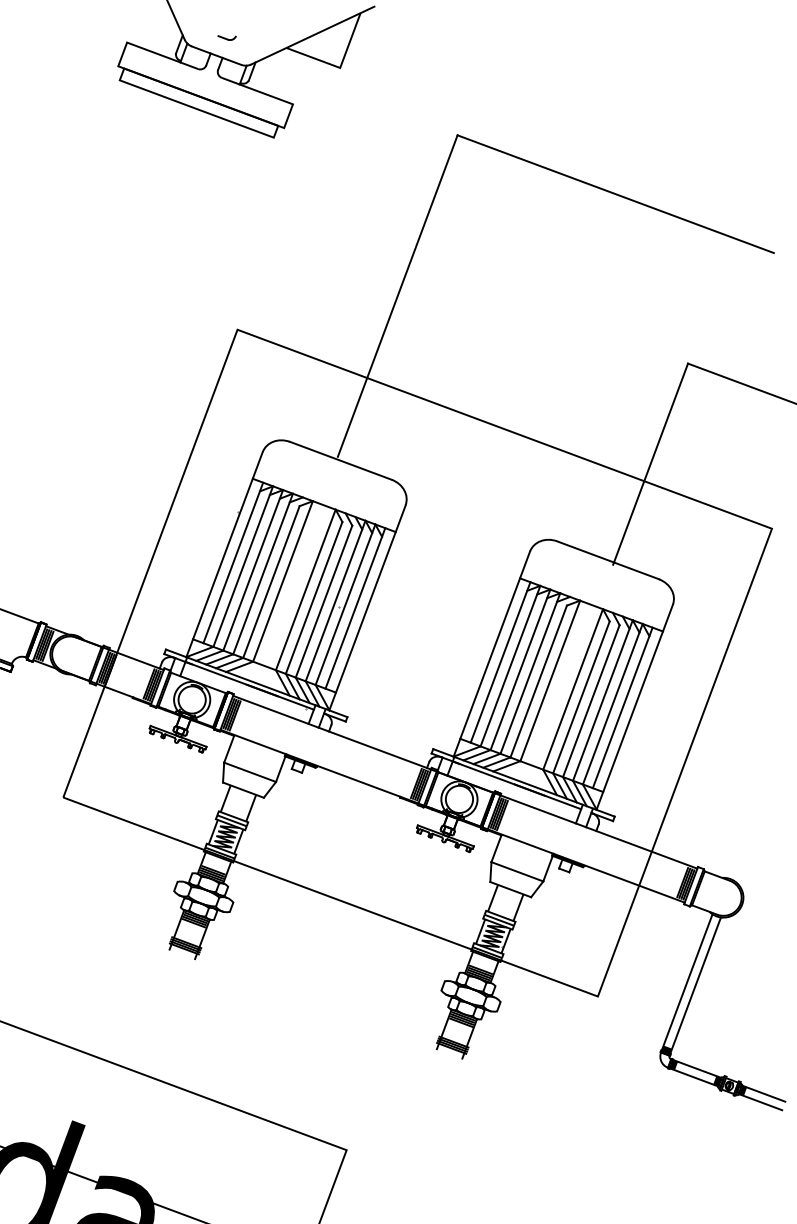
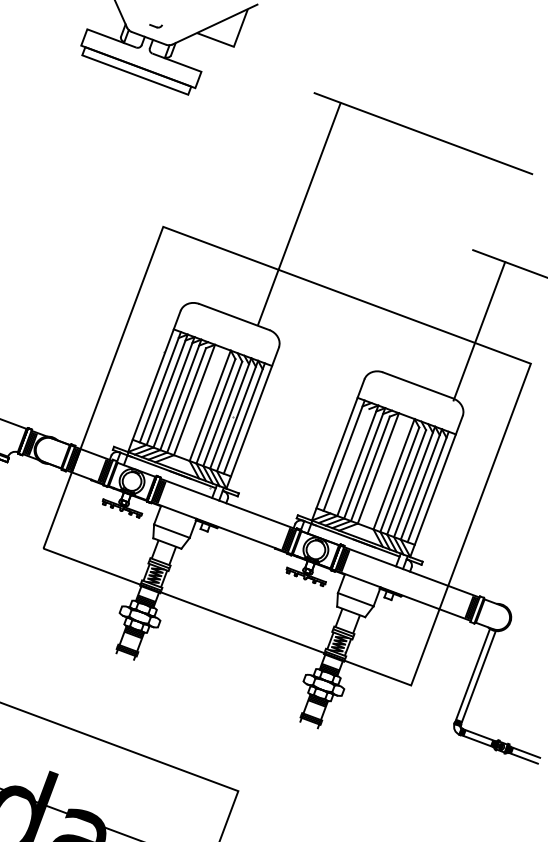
line: (397, 295) -> (299, 213), moved
line: (650, 464) -> (479, 331), moved
line: (509, 666) -> (350, 458), removed

